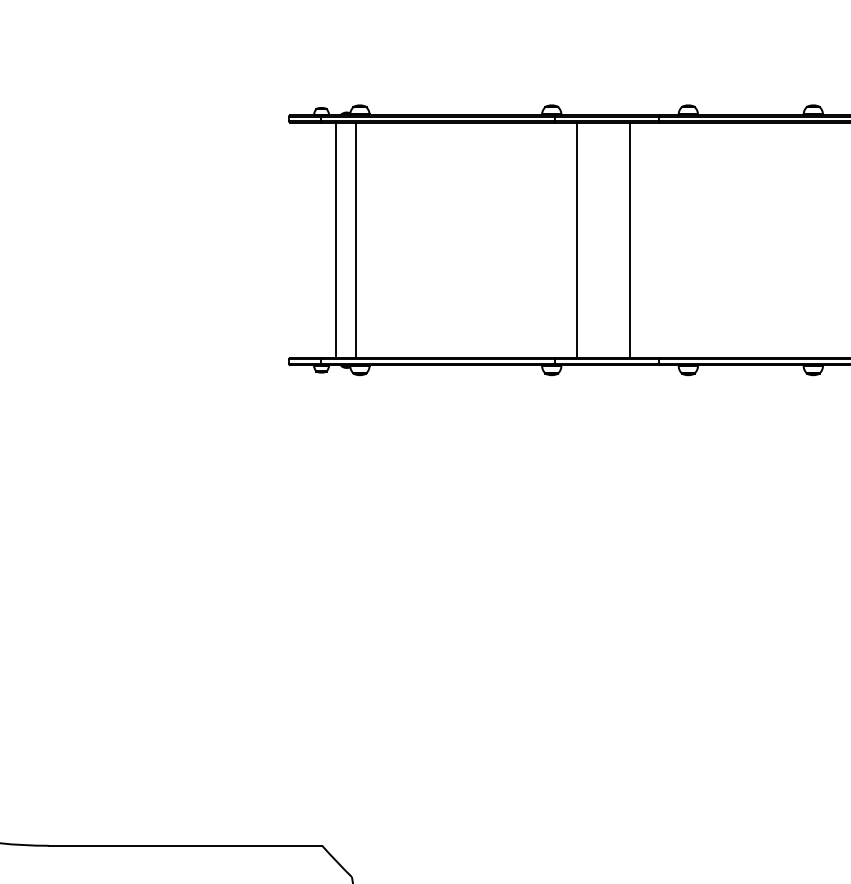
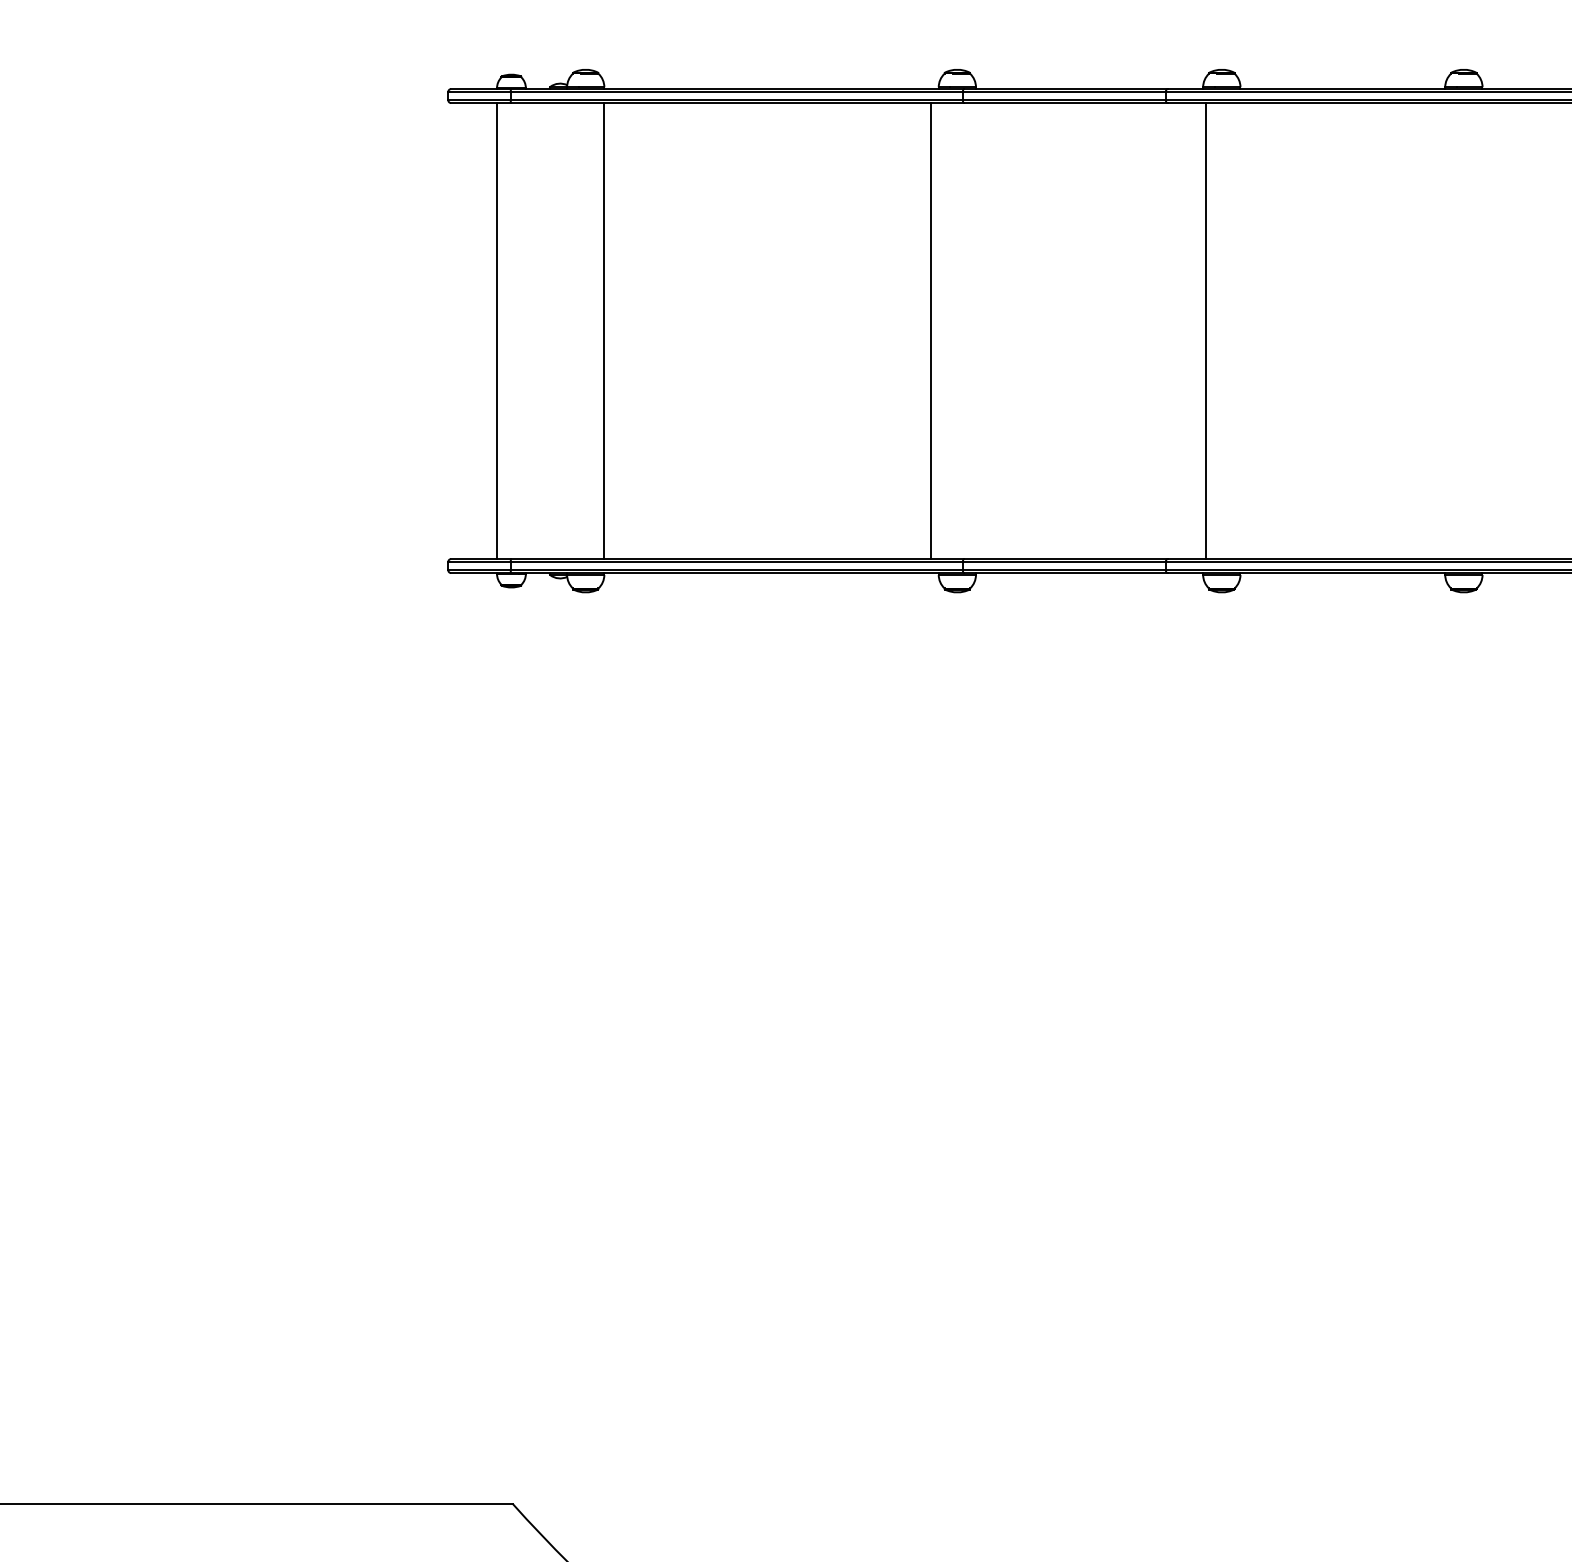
line: (336, 240) -> (604, 331), moved
line: (356, 240) -> (497, 331), moved
line: (577, 240) -> (931, 331), moved
line: (630, 240) -> (1206, 331), moved

